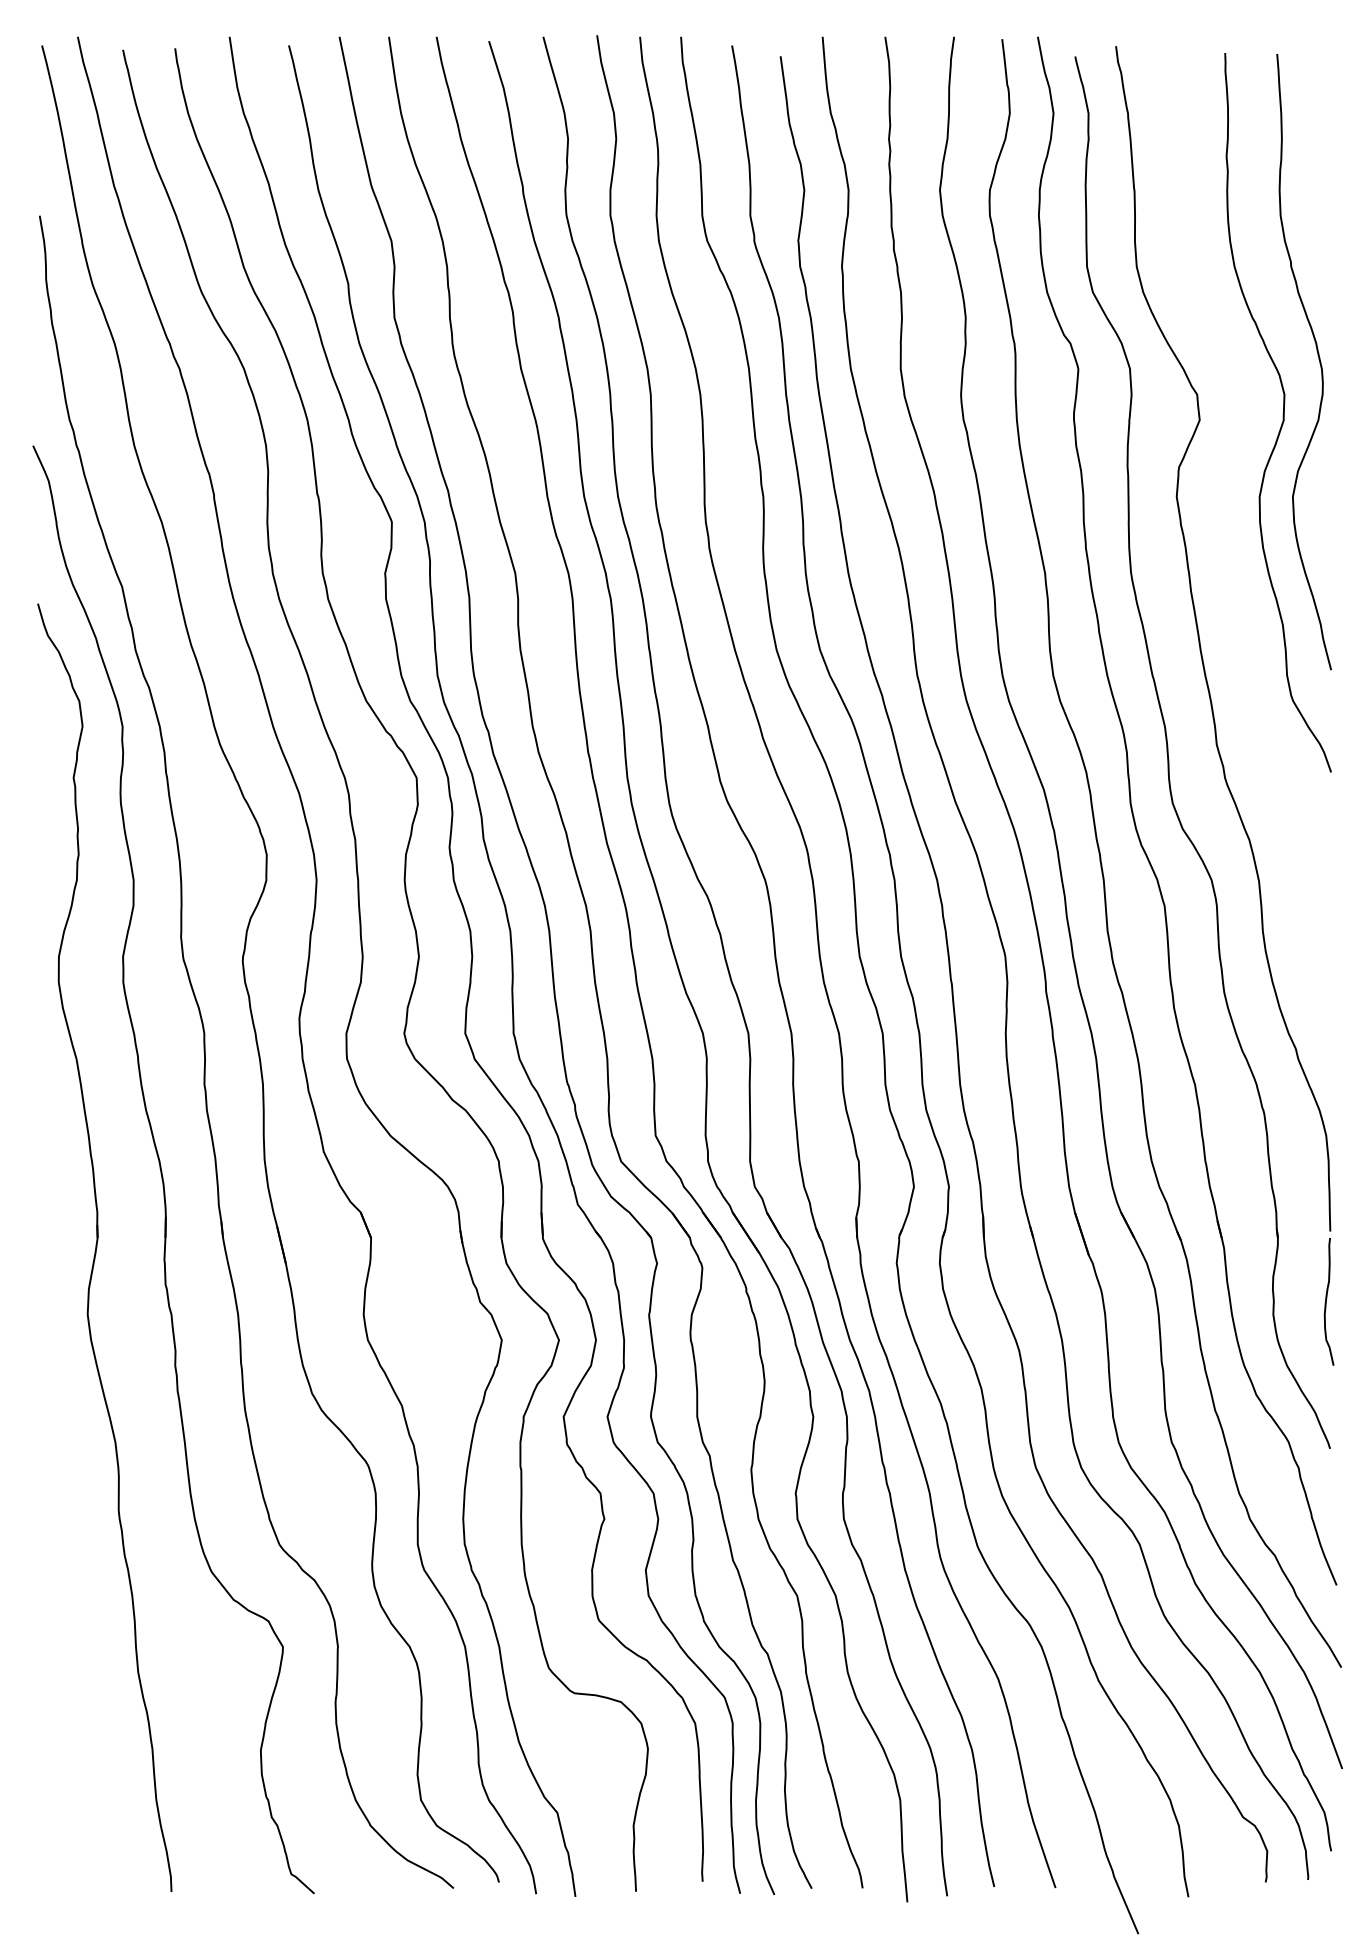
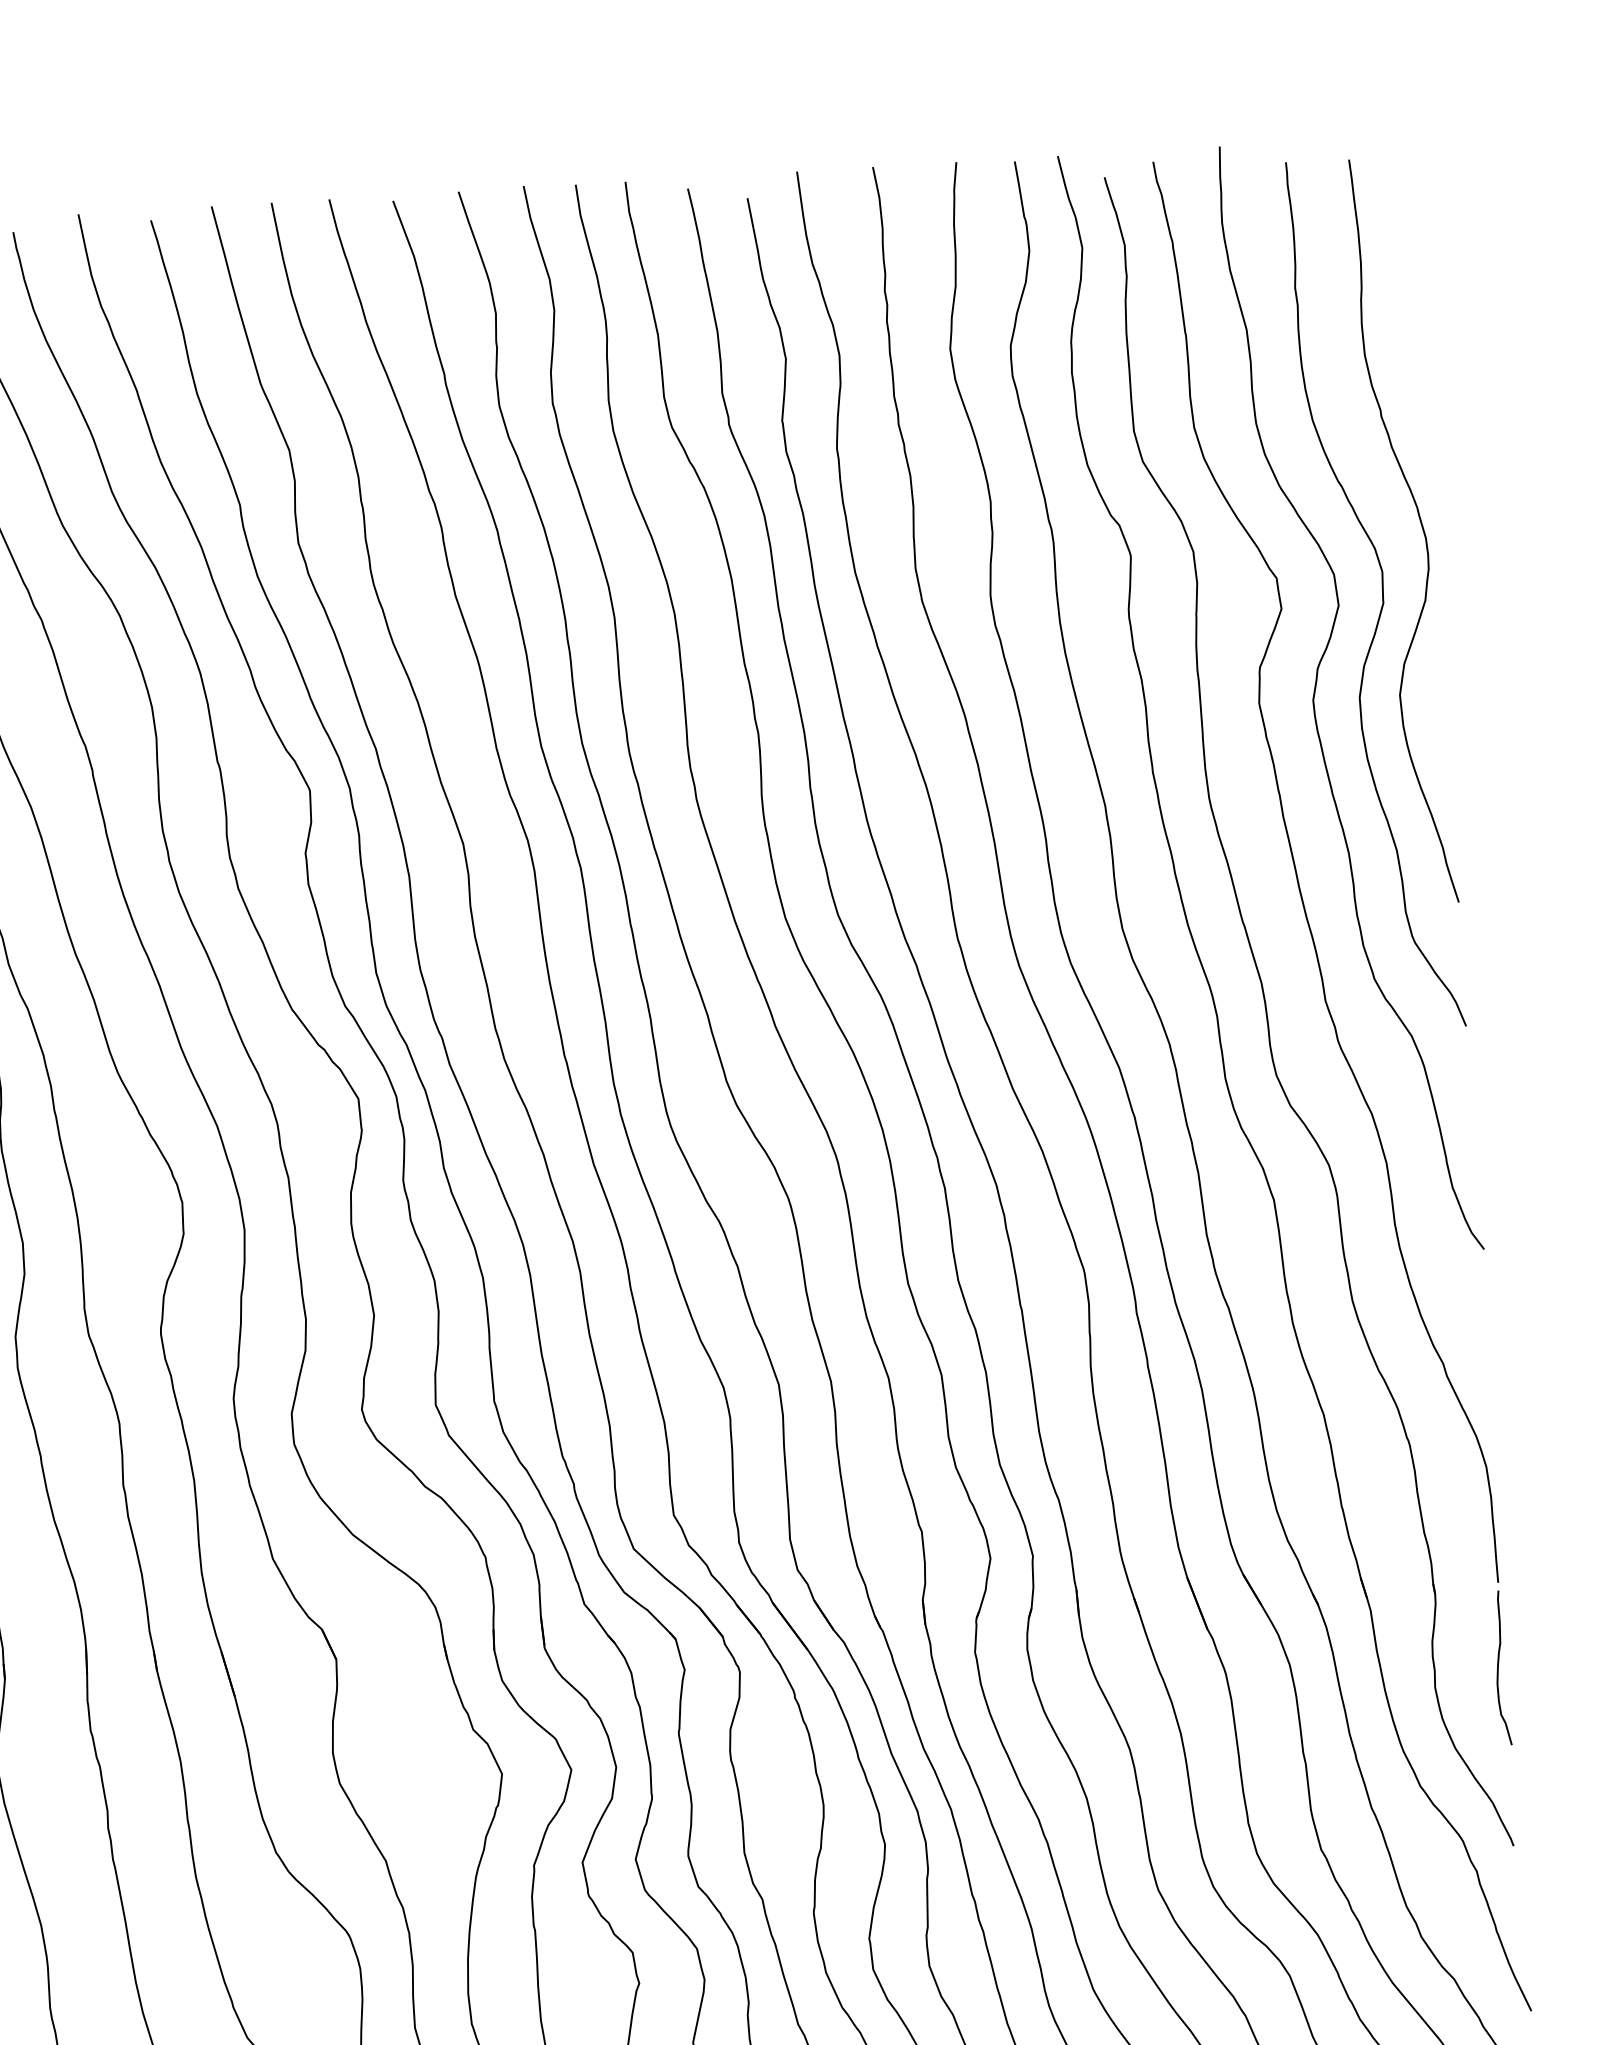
curve: (1224, 488) -> (1316, 690), added

